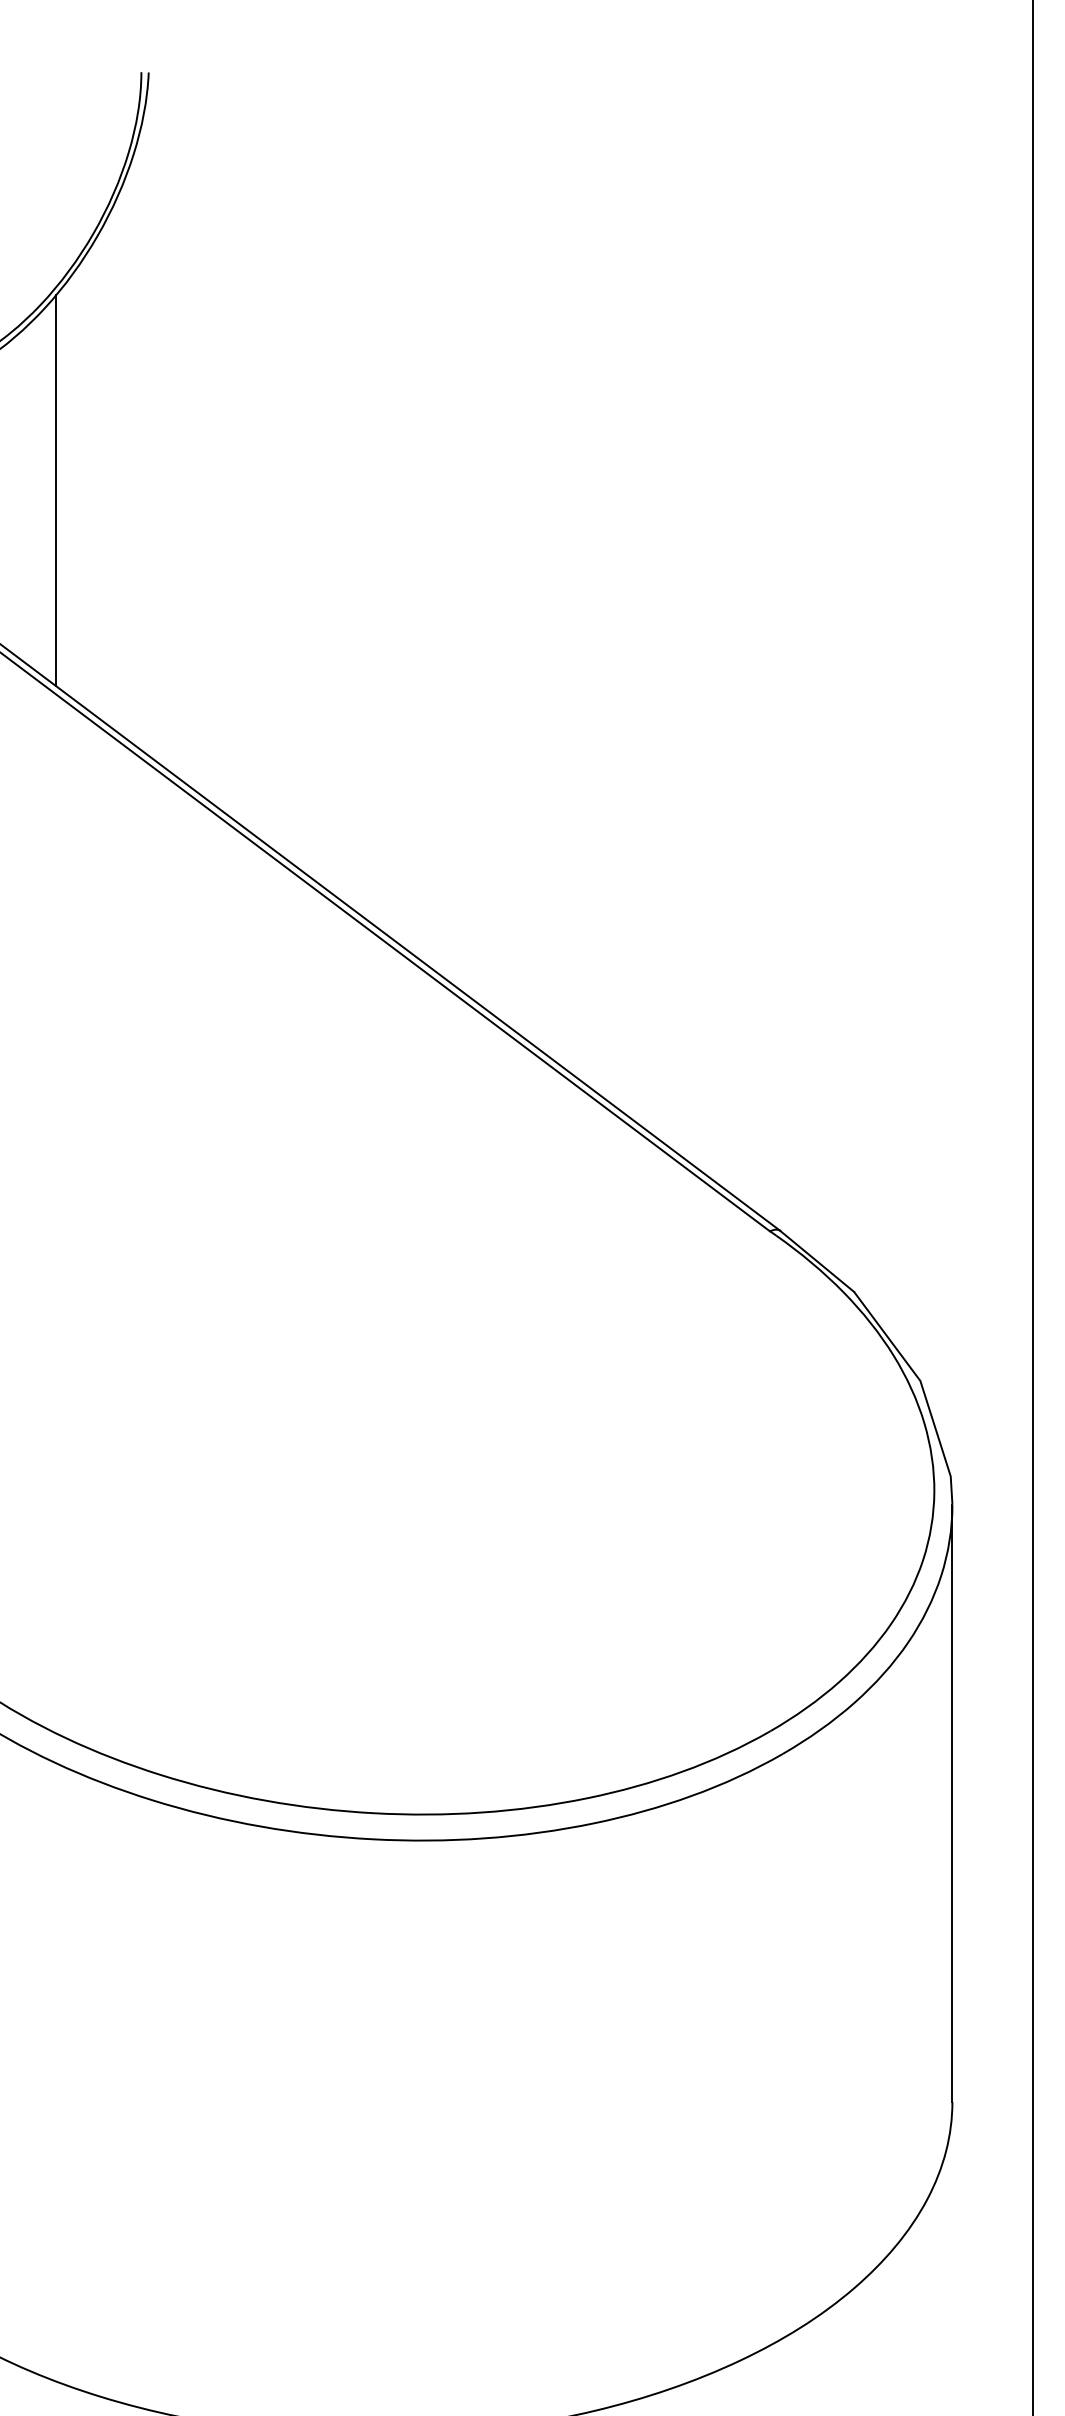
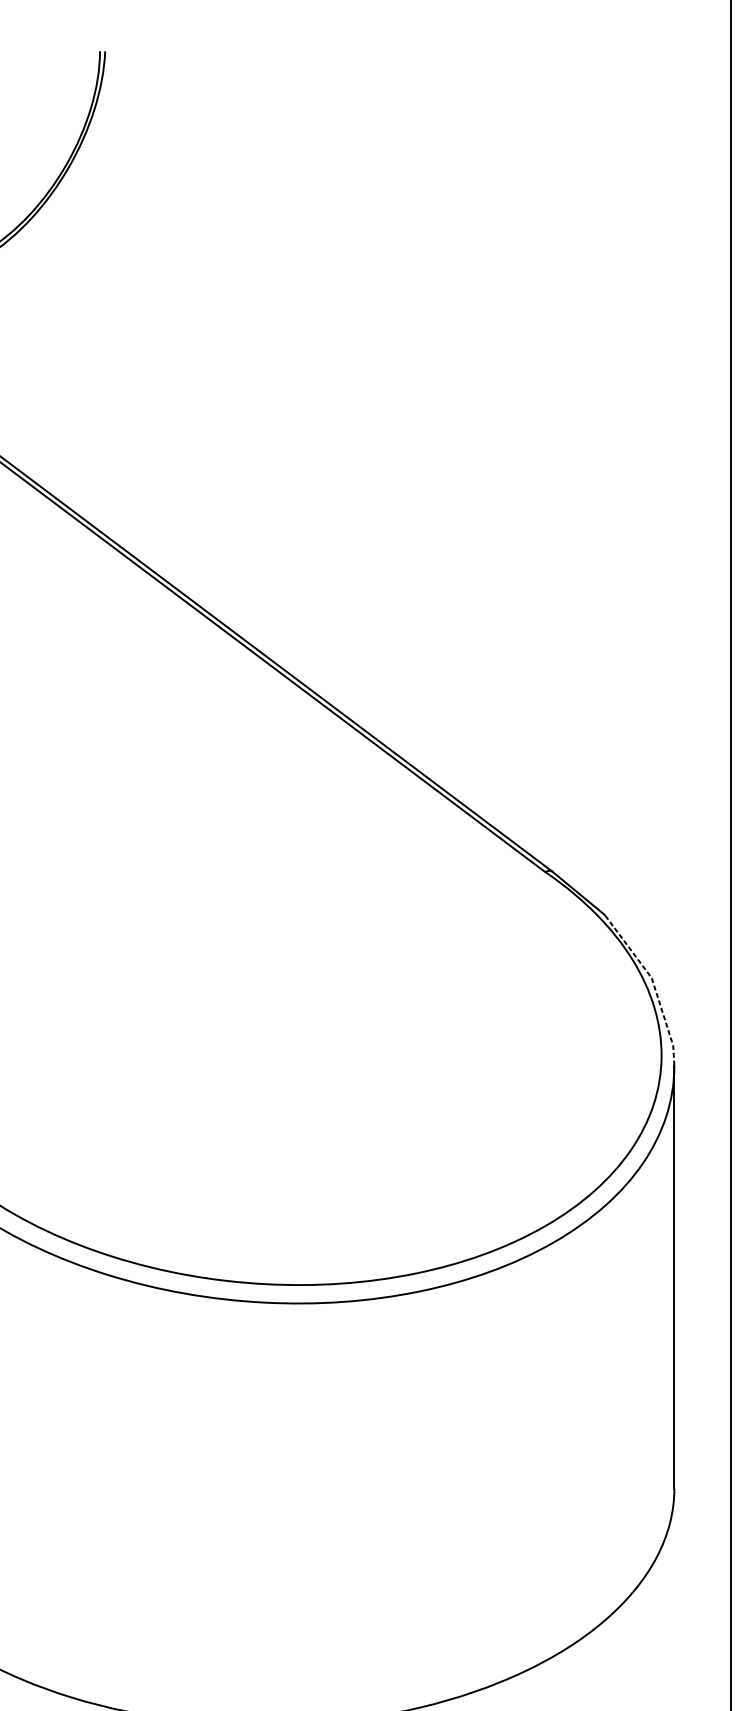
line: (55, 490) -> (39, 347), removed
line: (923, 1389) -> (653, 984), solid -> dashed

